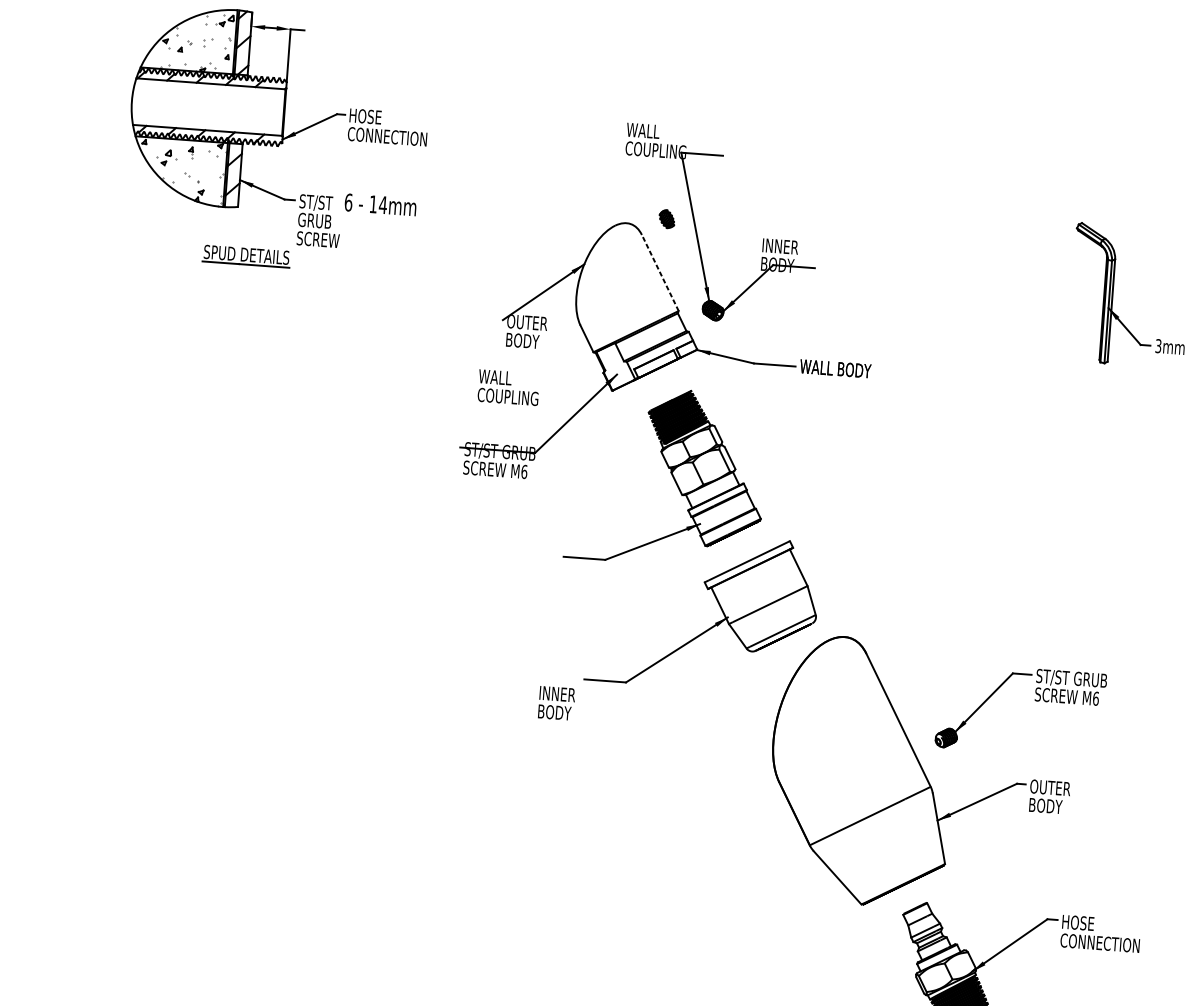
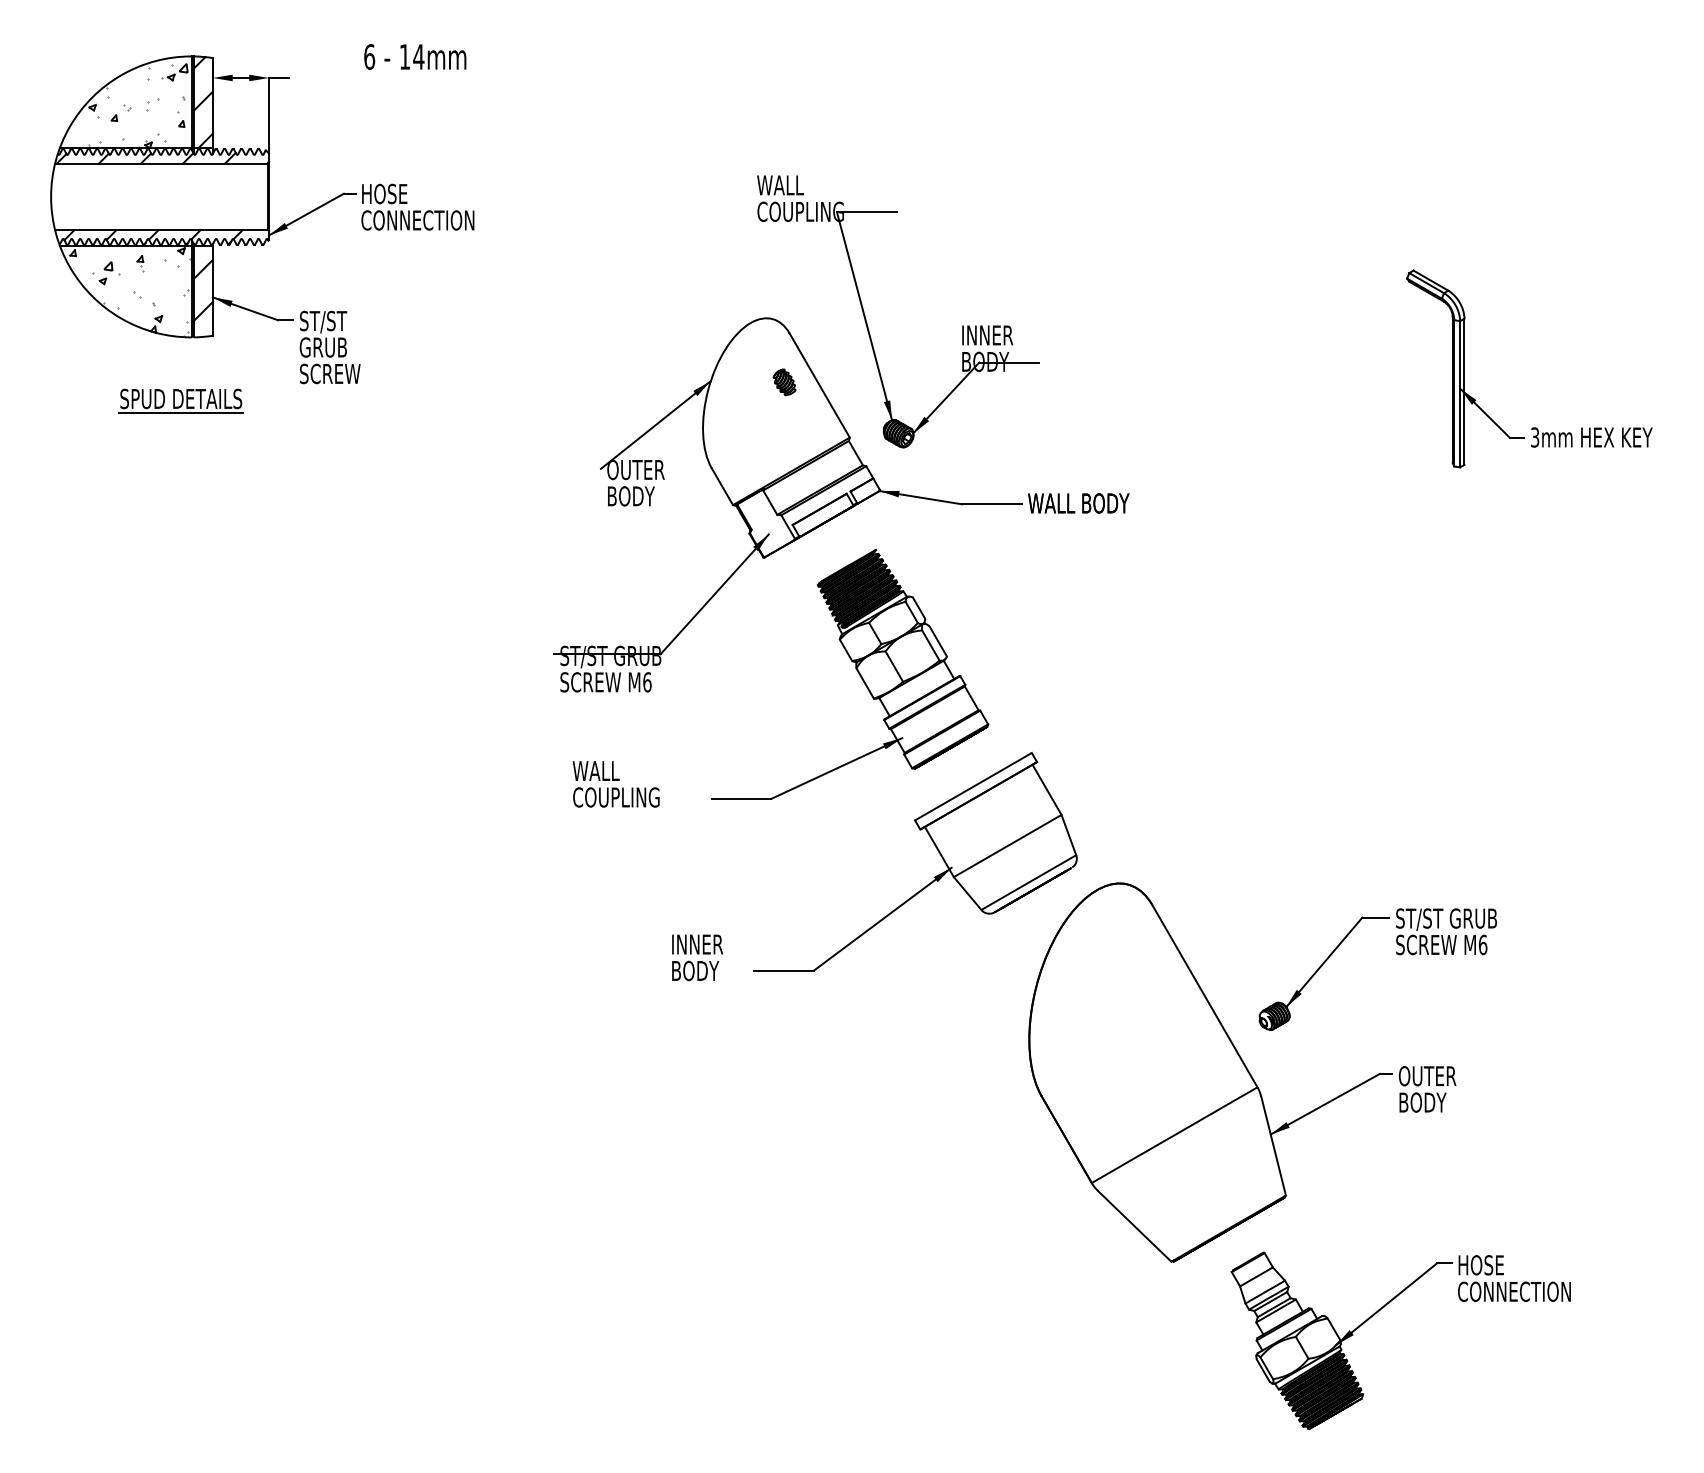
text: (380, 204) -> (415, 56), moved
part: (666, 219) -> (784, 382), moved
part: (246, 255) -> (180, 400), moved
line: (660, 272) -> (819, 385), dashed -> solid
text: (508, 387) -> (615, 784), moved
text: (556, 703) -> (697, 957), moved

